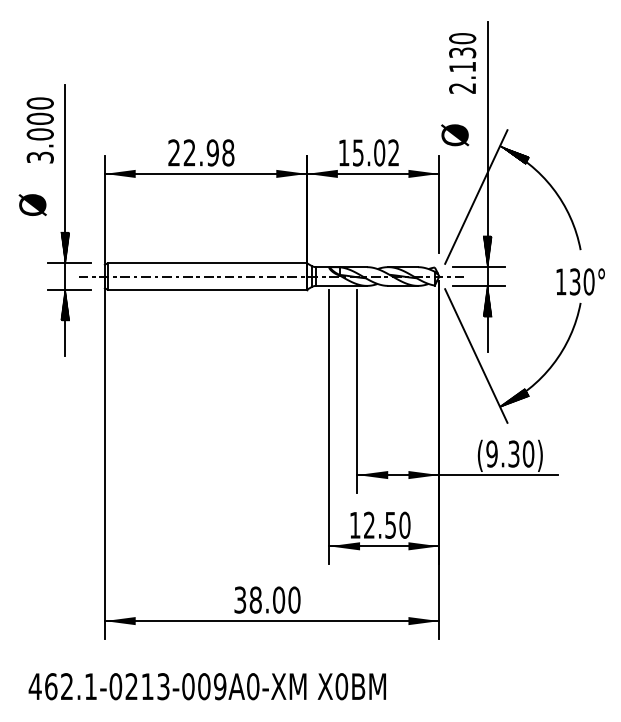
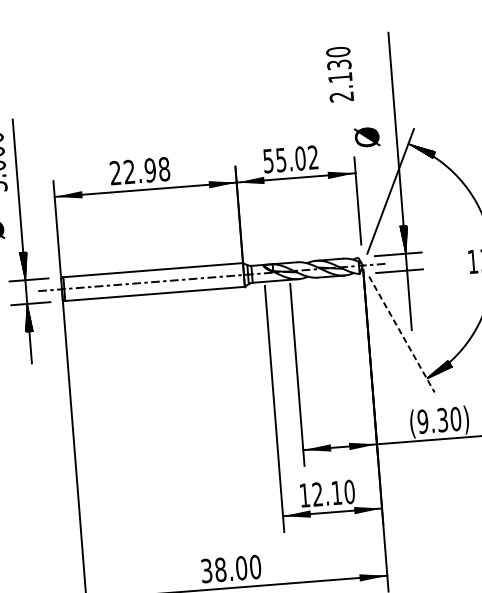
text: (462, 63) -> (339, 74), moved
text: (343, 152) -> (267, 160), 15.02 -> 55.02
hatch: (487, 301) -> (408, 284), removed
line: (476, 356) -> (402, 334), solid -> dashed
text: (390, 525) -> (336, 493), 12.50 -> 12.10

